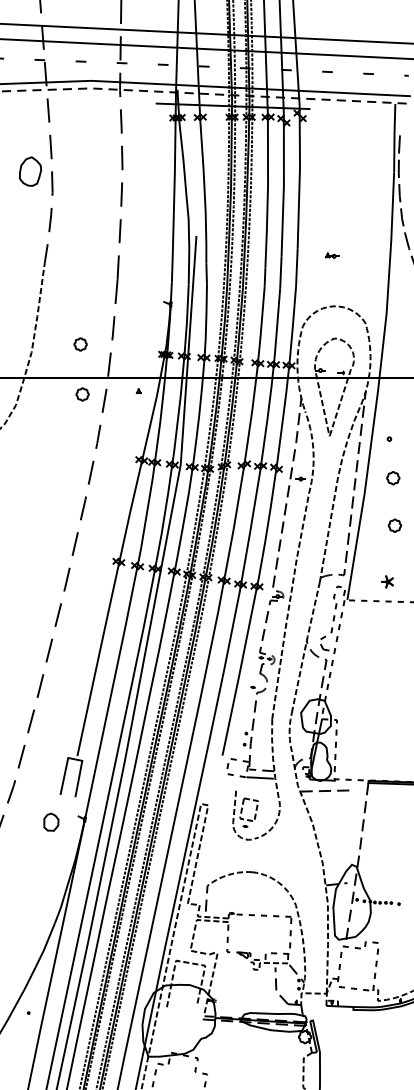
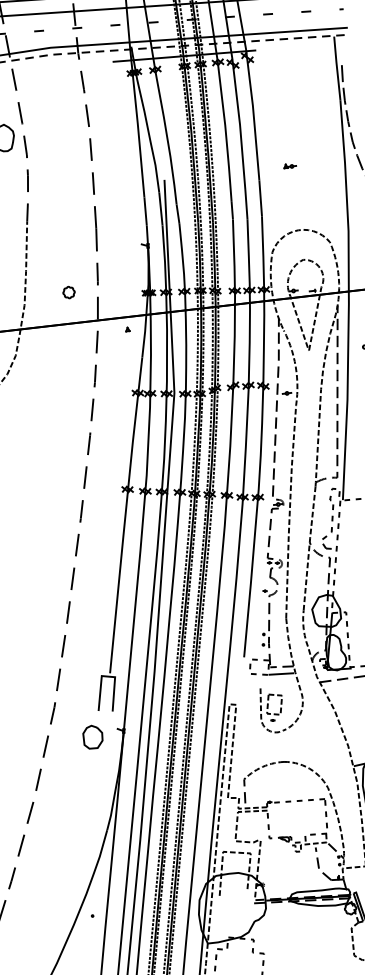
part: (331, 255) -> (289, 165), moved
part: (82, 394) -> (76, 338), removed
part: (51, 822) -> (93, 737), size x1.43

